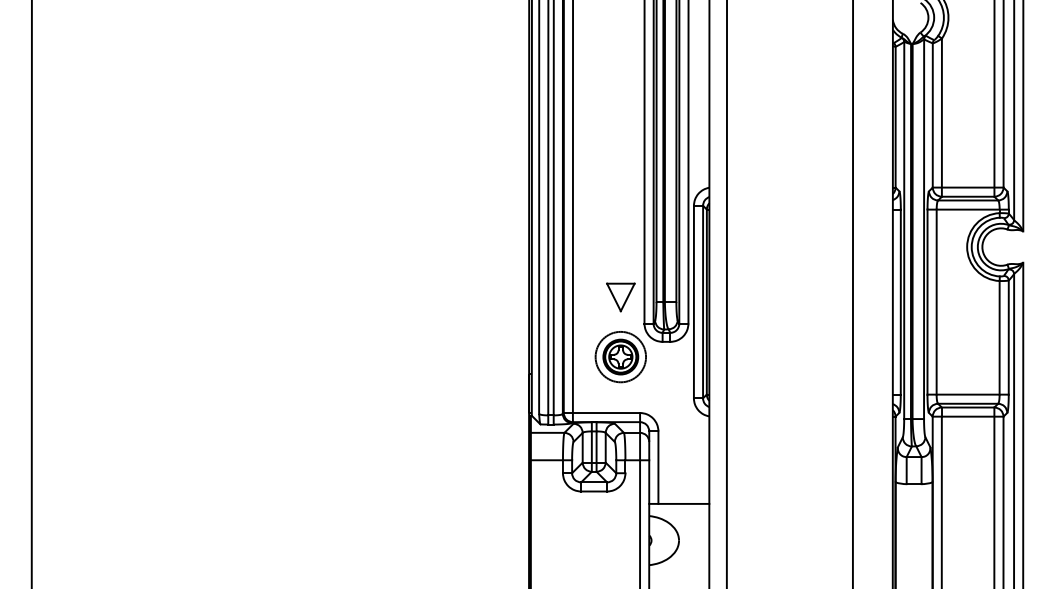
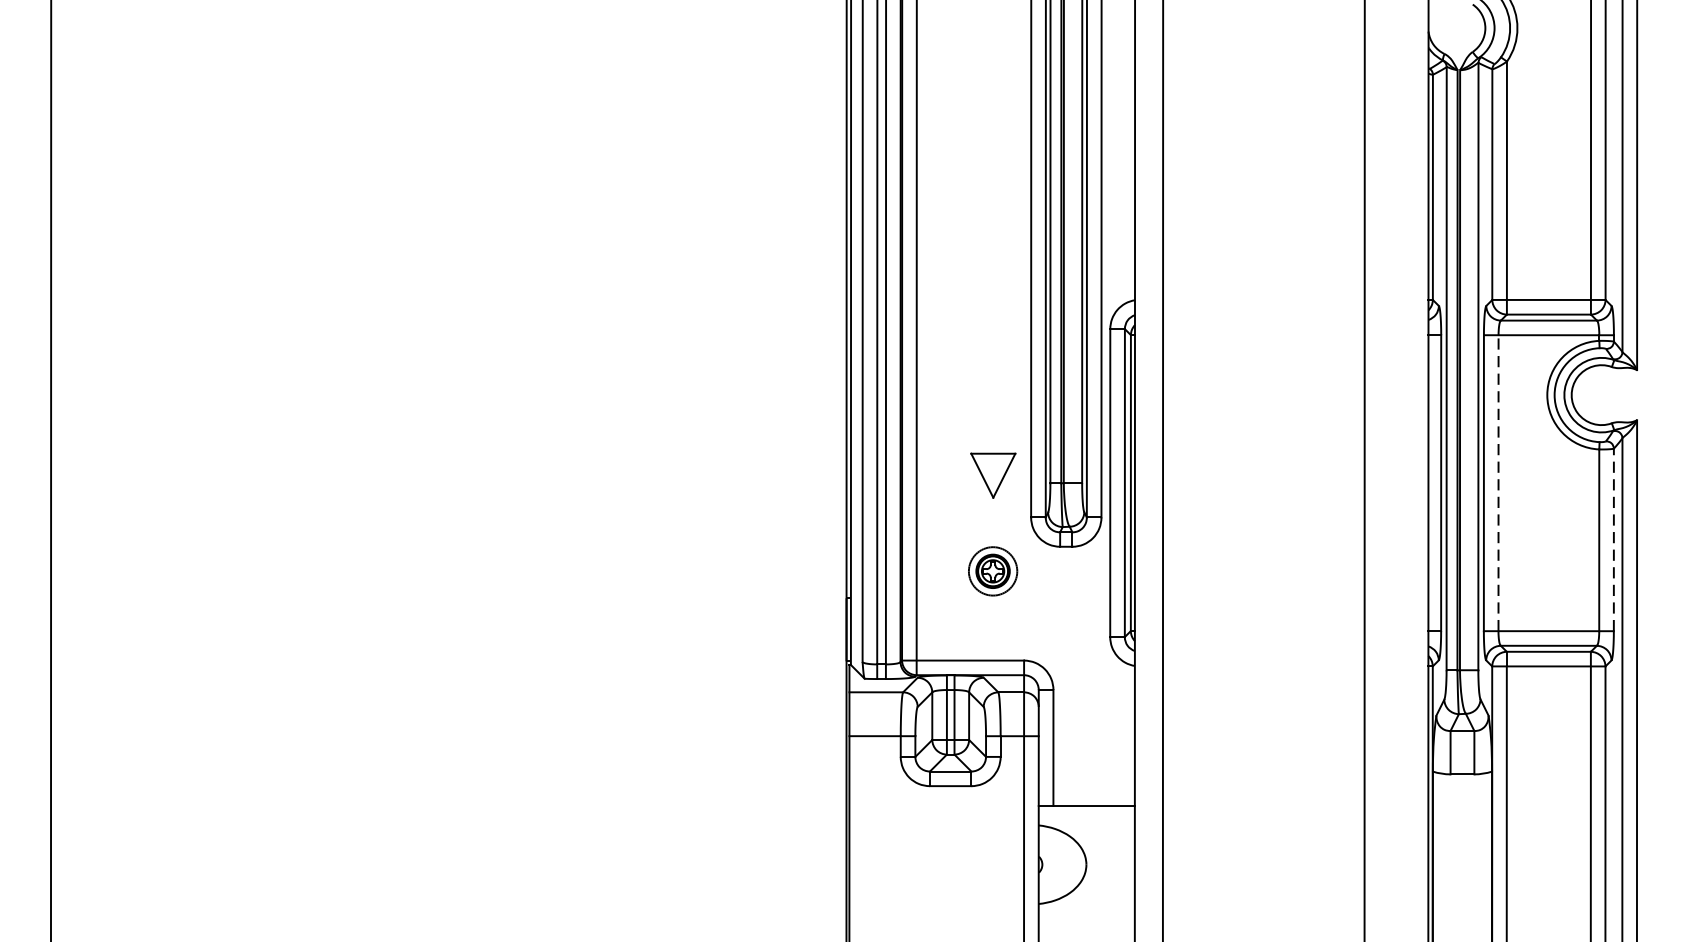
line: (936, 302) -> (1498, 483), solid -> dashed
line: (1008, 337) -> (1613, 539), solid -> dashed
part: (620, 357) -> (992, 571), size x0.6

